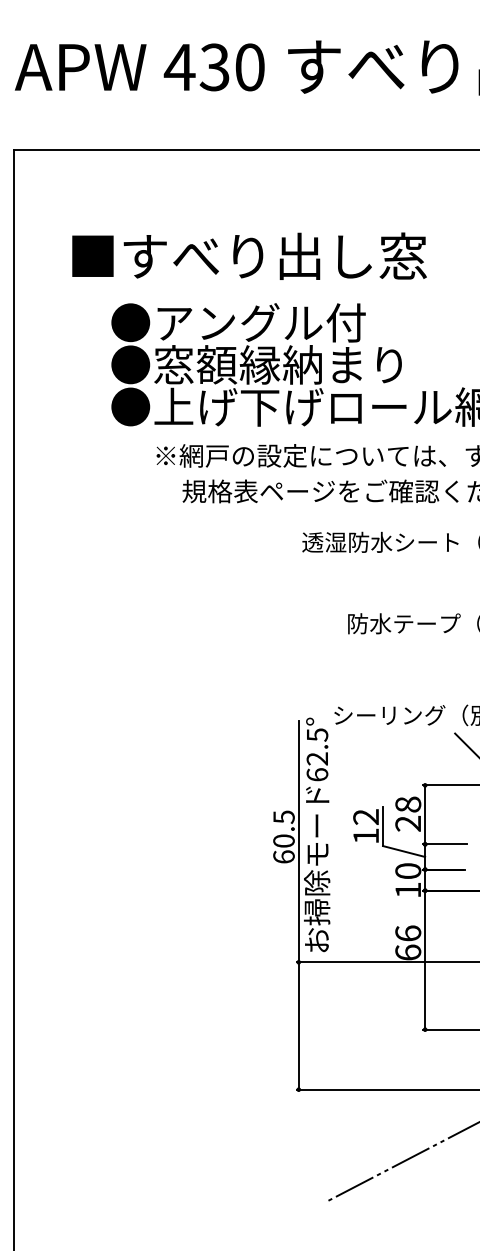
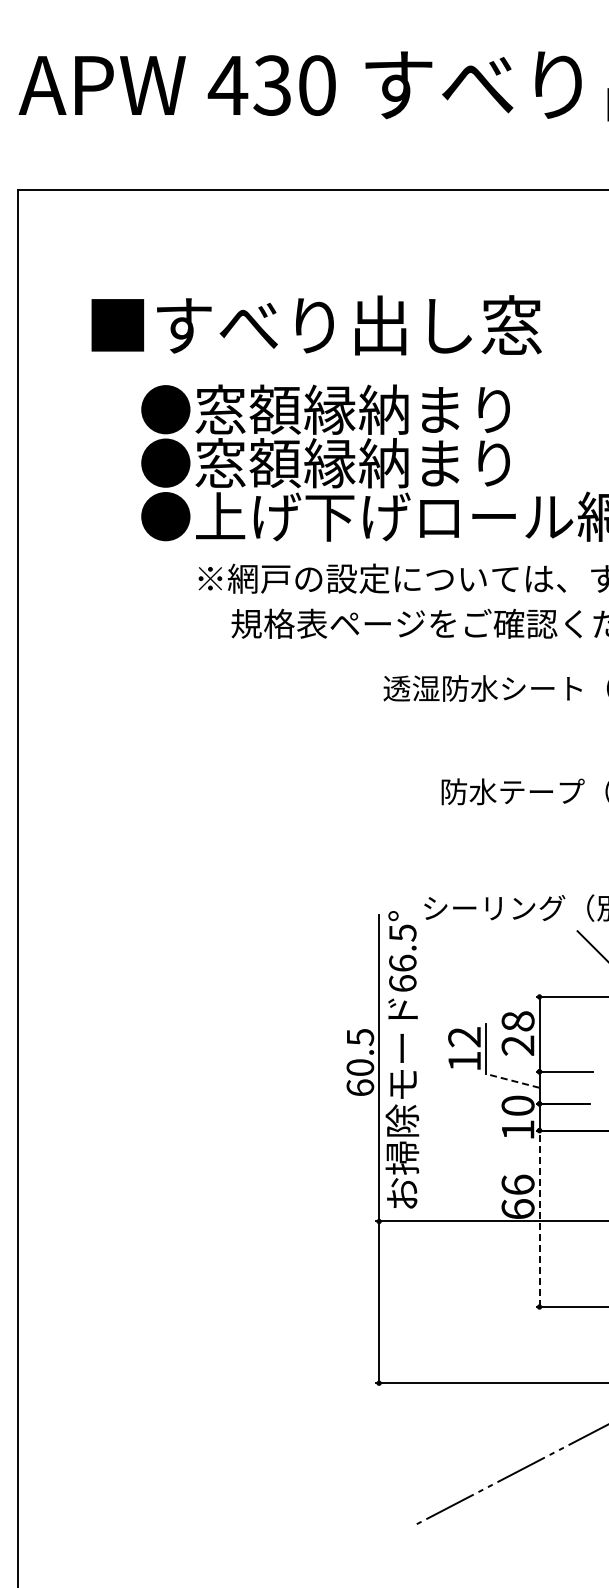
text: (277, 322) -> (352, 409), ●アングル付 -> ●窓額縁納まり
text: (317, 758) -> (402, 962), 62.5° -> 66.5°
line: (403, 851) -> (512, 1080), solid -> dashed
line: (425, 959) -> (539, 1218), solid -> dashed

